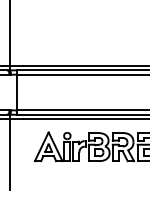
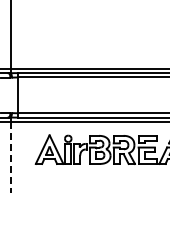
line: (9, 154) -> (10, 157), solid -> dashed

